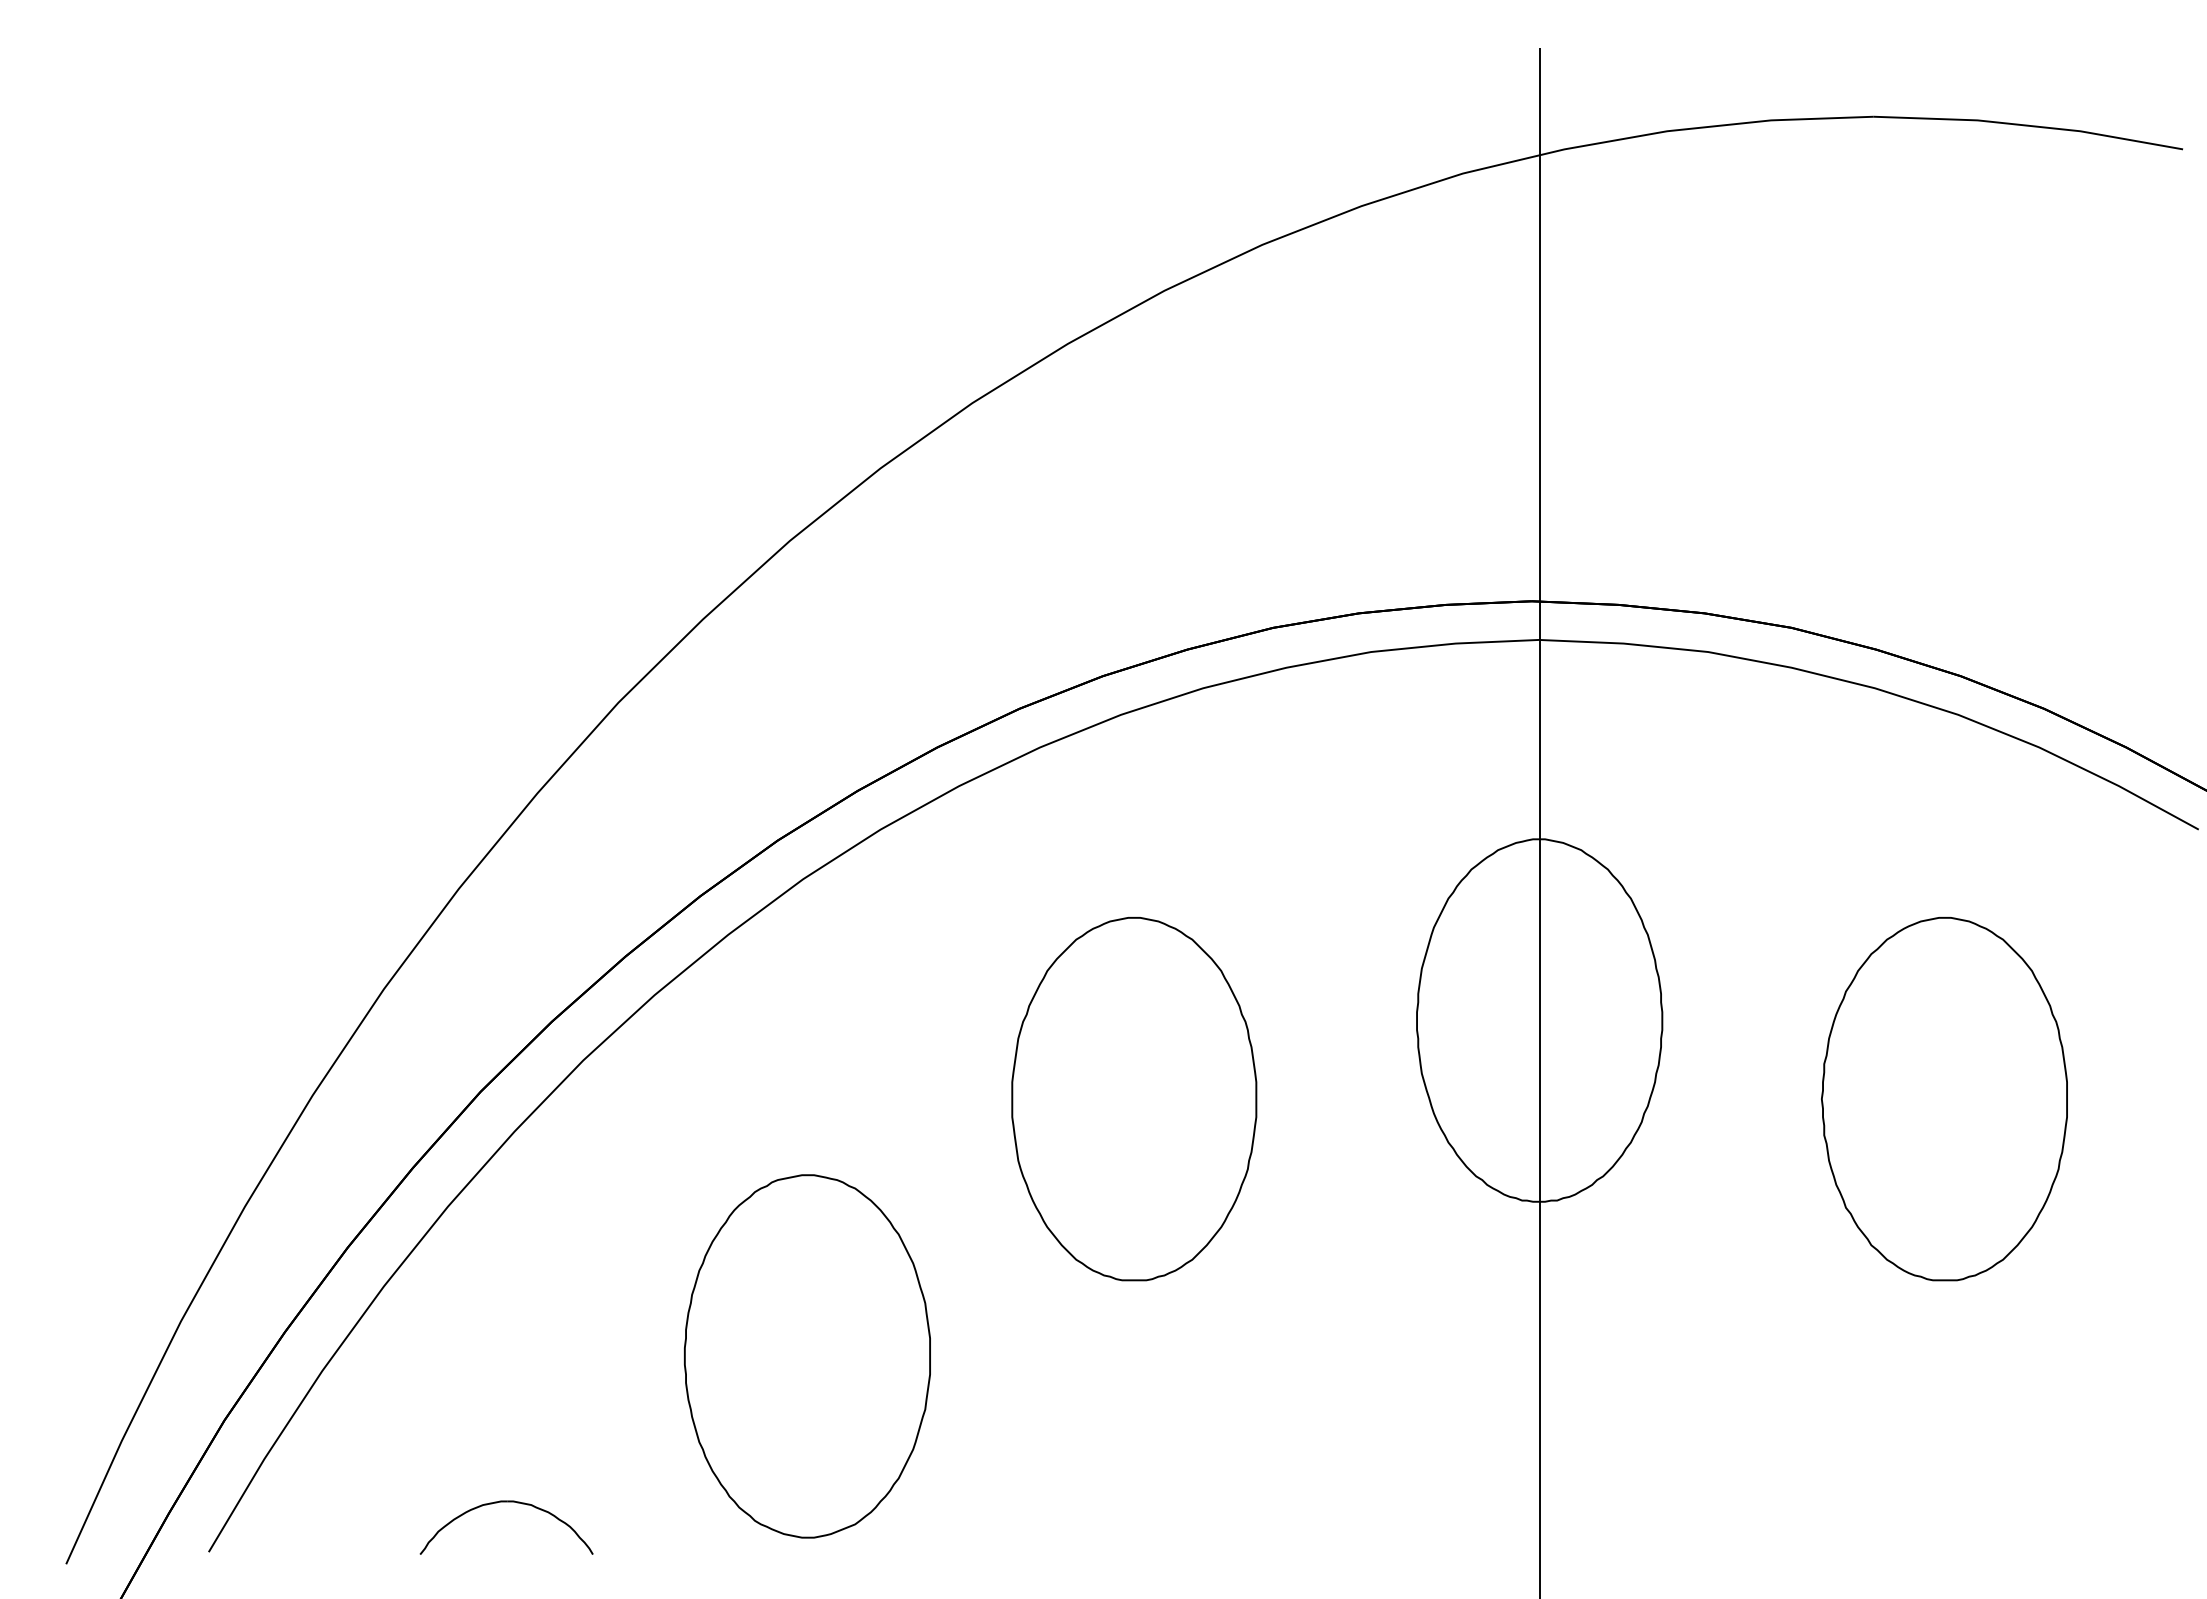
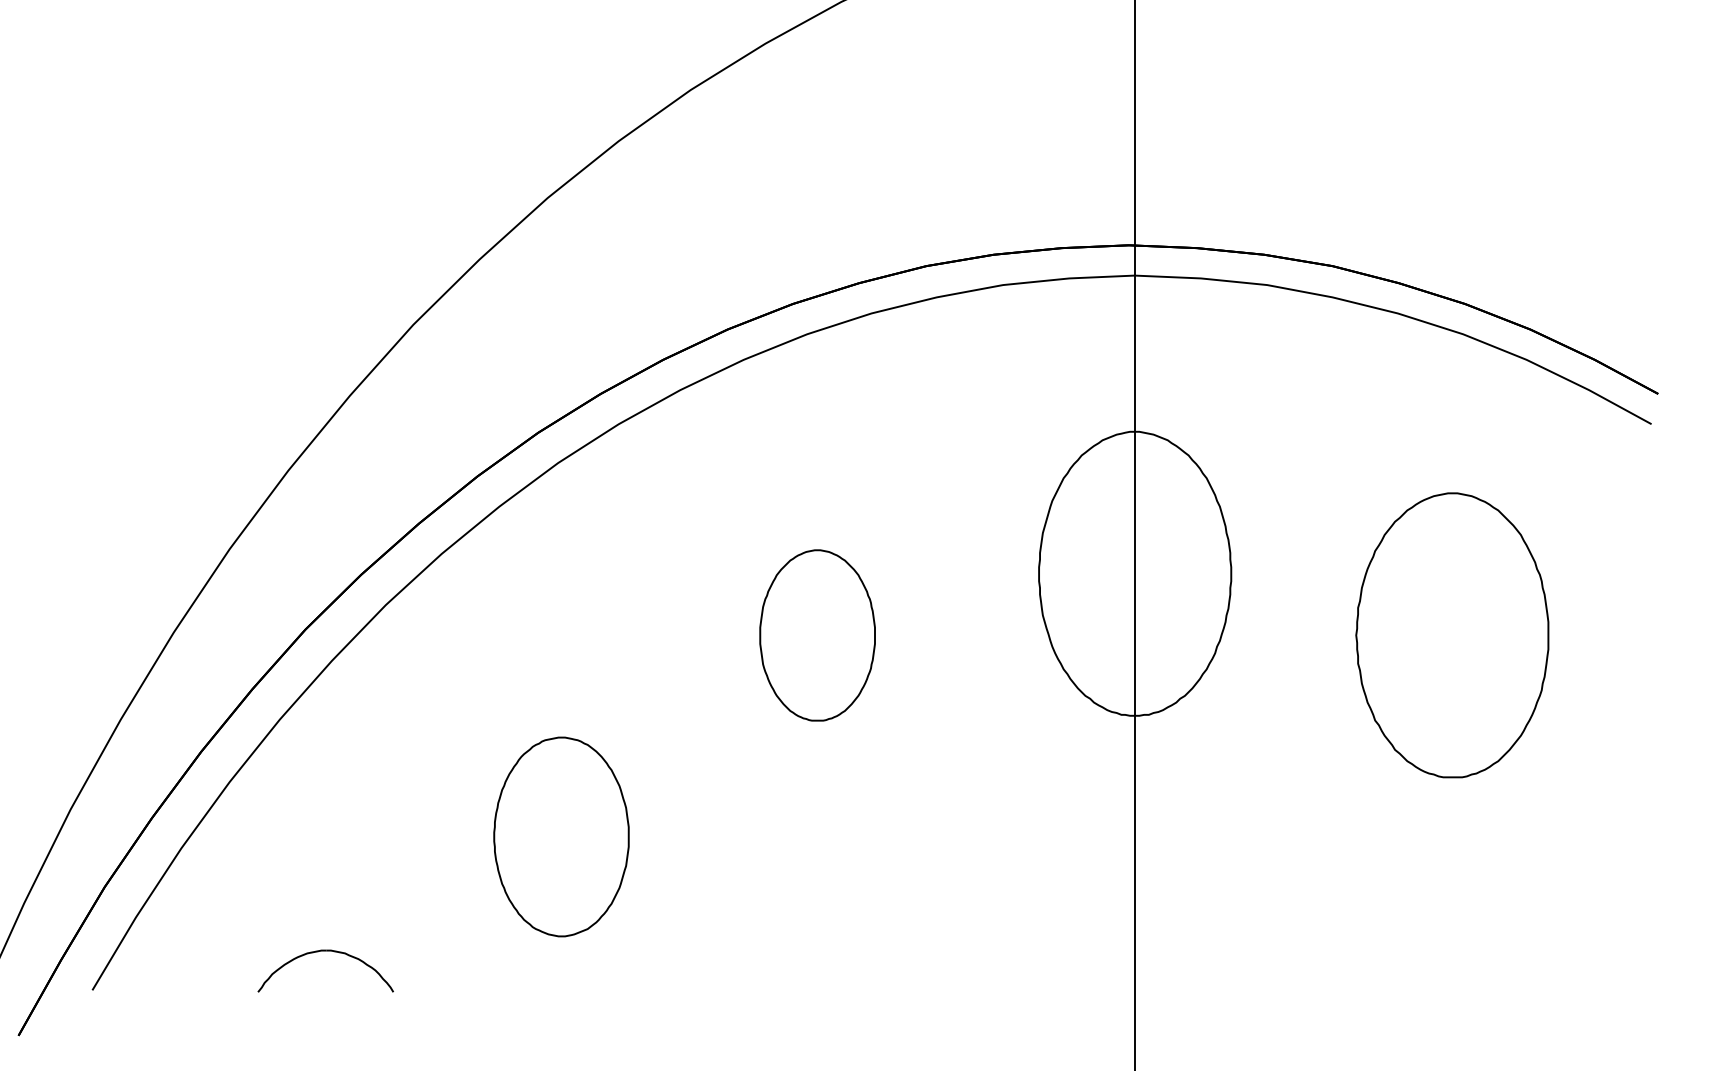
part: (1134, 1099) -> (817, 635), size x0.6
part: (807, 1356) -> (561, 837), size x0.7

